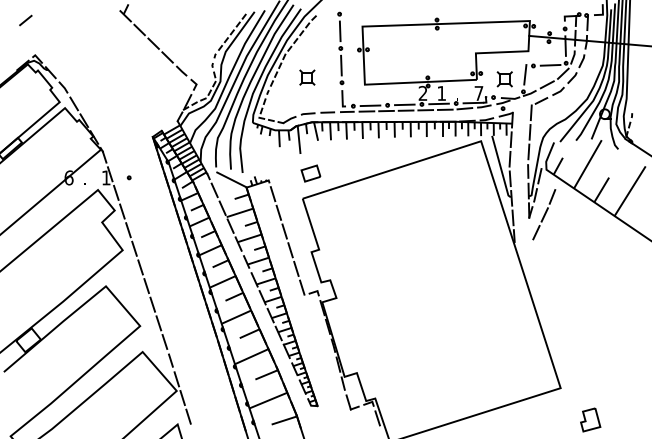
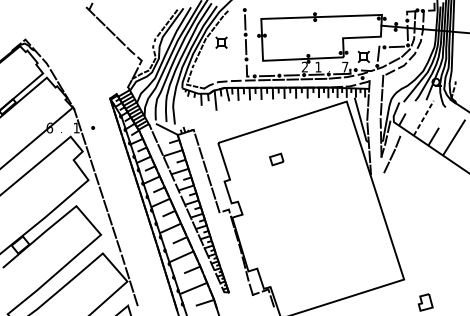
line: (25, 20) -> (18, 14), removed
part: (307, 77) -> (221, 42), moved
line: (587, 164) -> (423, 118), solid -> dashed
part: (310, 173) -> (276, 159), moved

